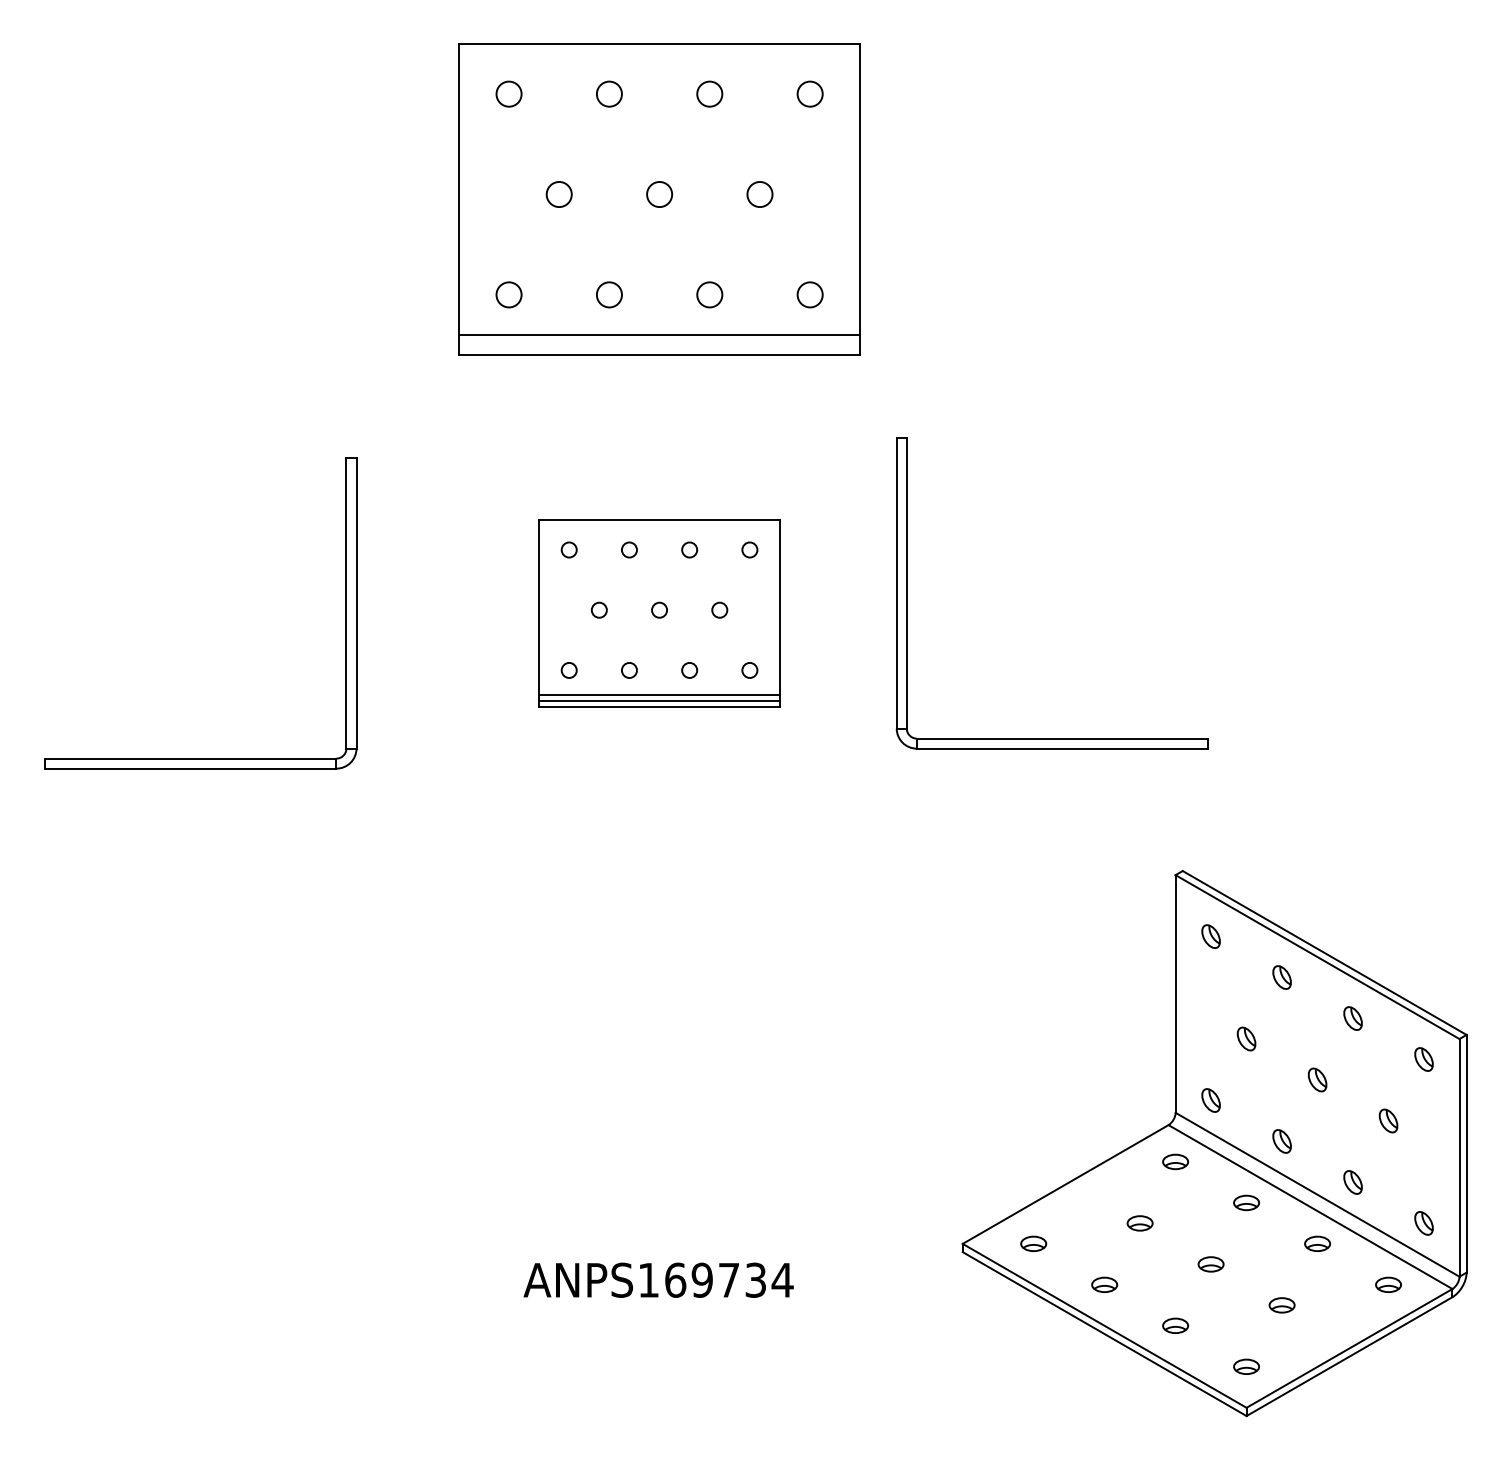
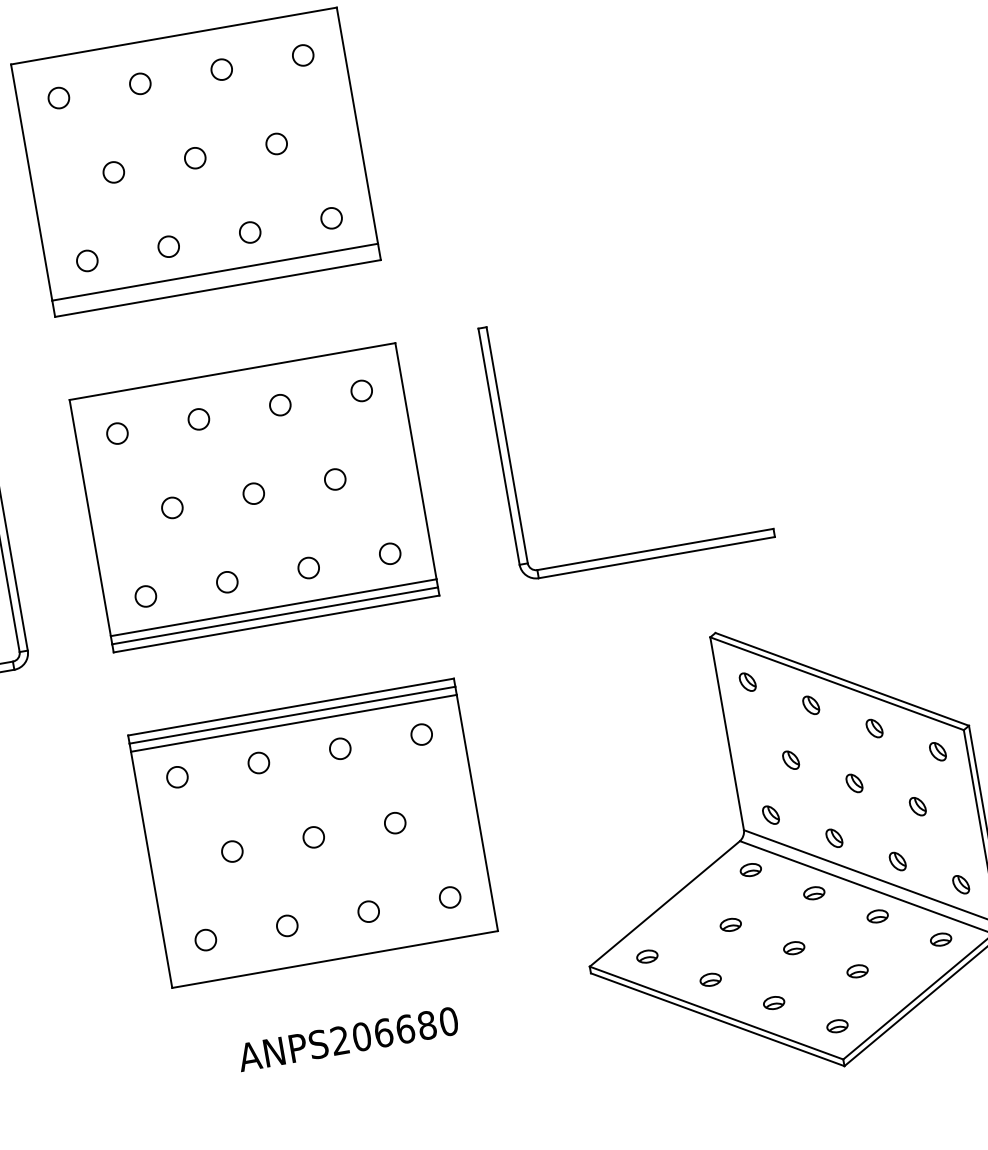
part: (907, 593) -> (509, 453), moved
part: (659, 613) -> (254, 498), size x1.67
part: (659, 1026) -> (312, 833), added
text: (715, 1279) -> (394, 1030), ANPS169734 -> ANPS206680

